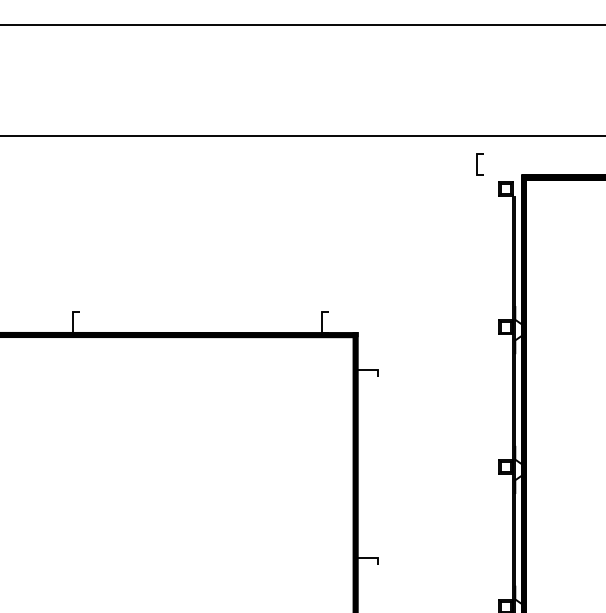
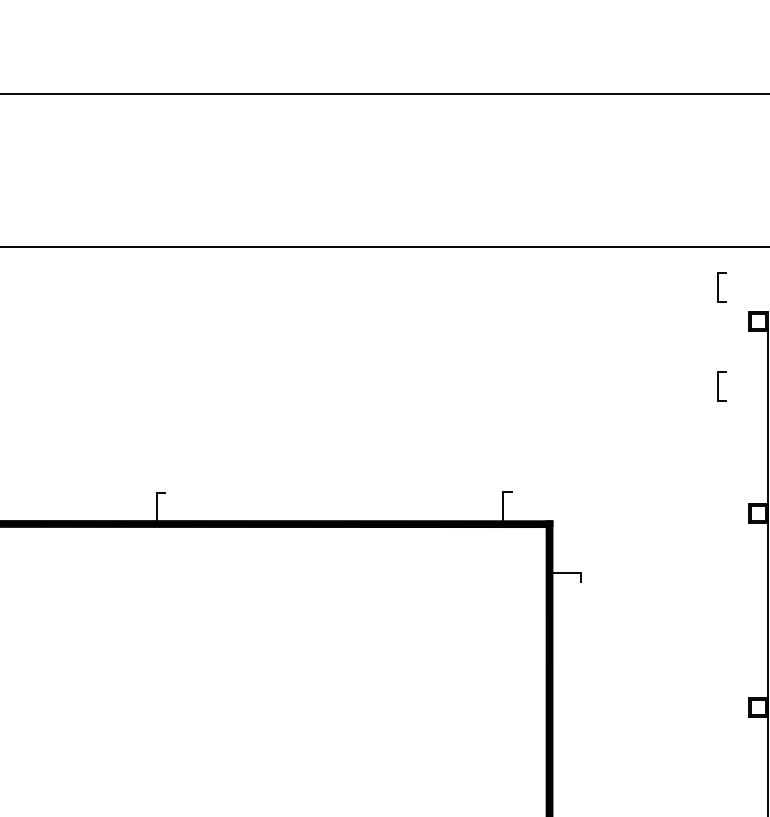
line: (477, 235) -> (718, 385), added

